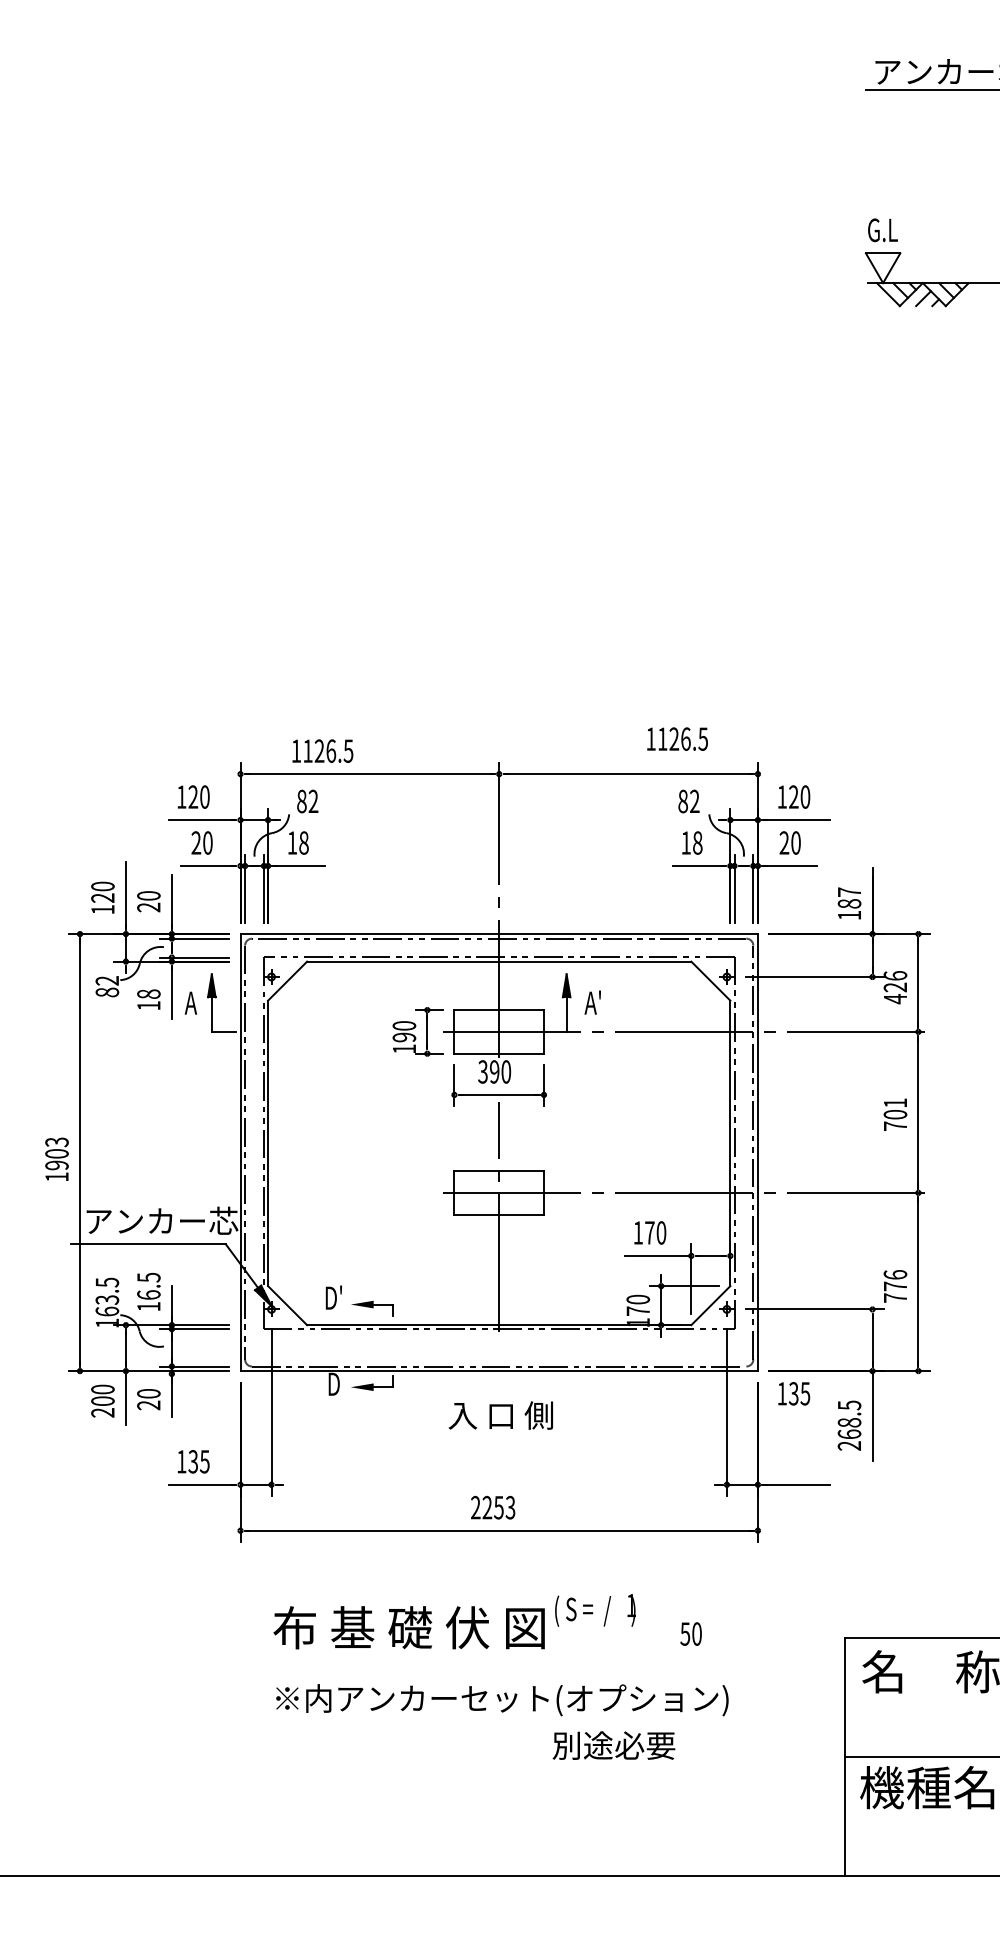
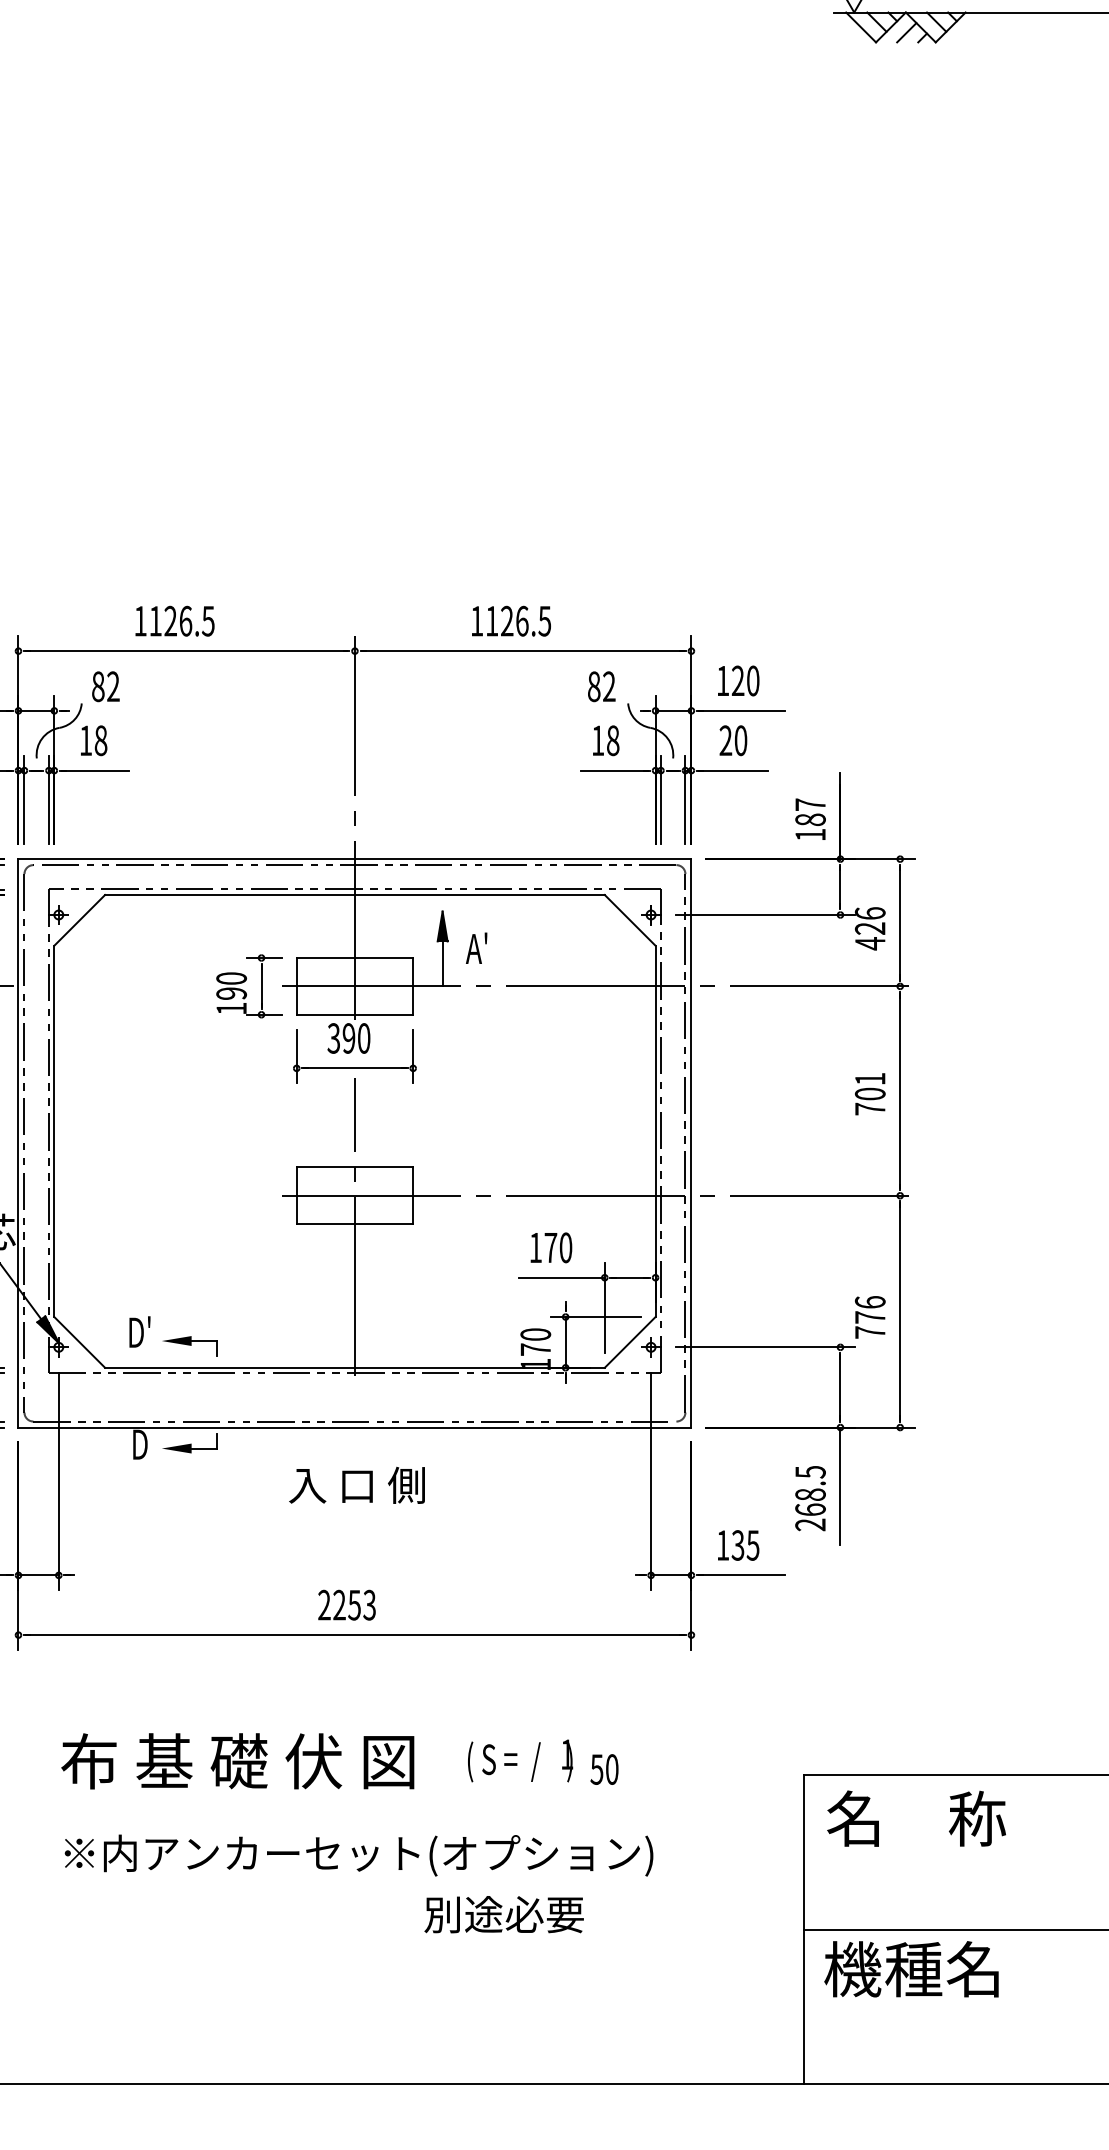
text: (677, 738) -> (511, 620), moved
text: (322, 750) -> (174, 620), moved
text: (794, 1393) -> (738, 1545), moved
text: (595, 1610) -> (520, 1761), moved

